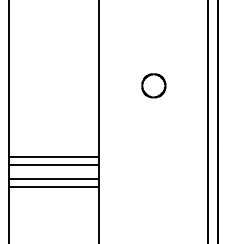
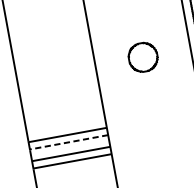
part: (153, 85) -> (142, 57), size x1.4
line: (53, 165) -> (68, 142), solid -> dashed

